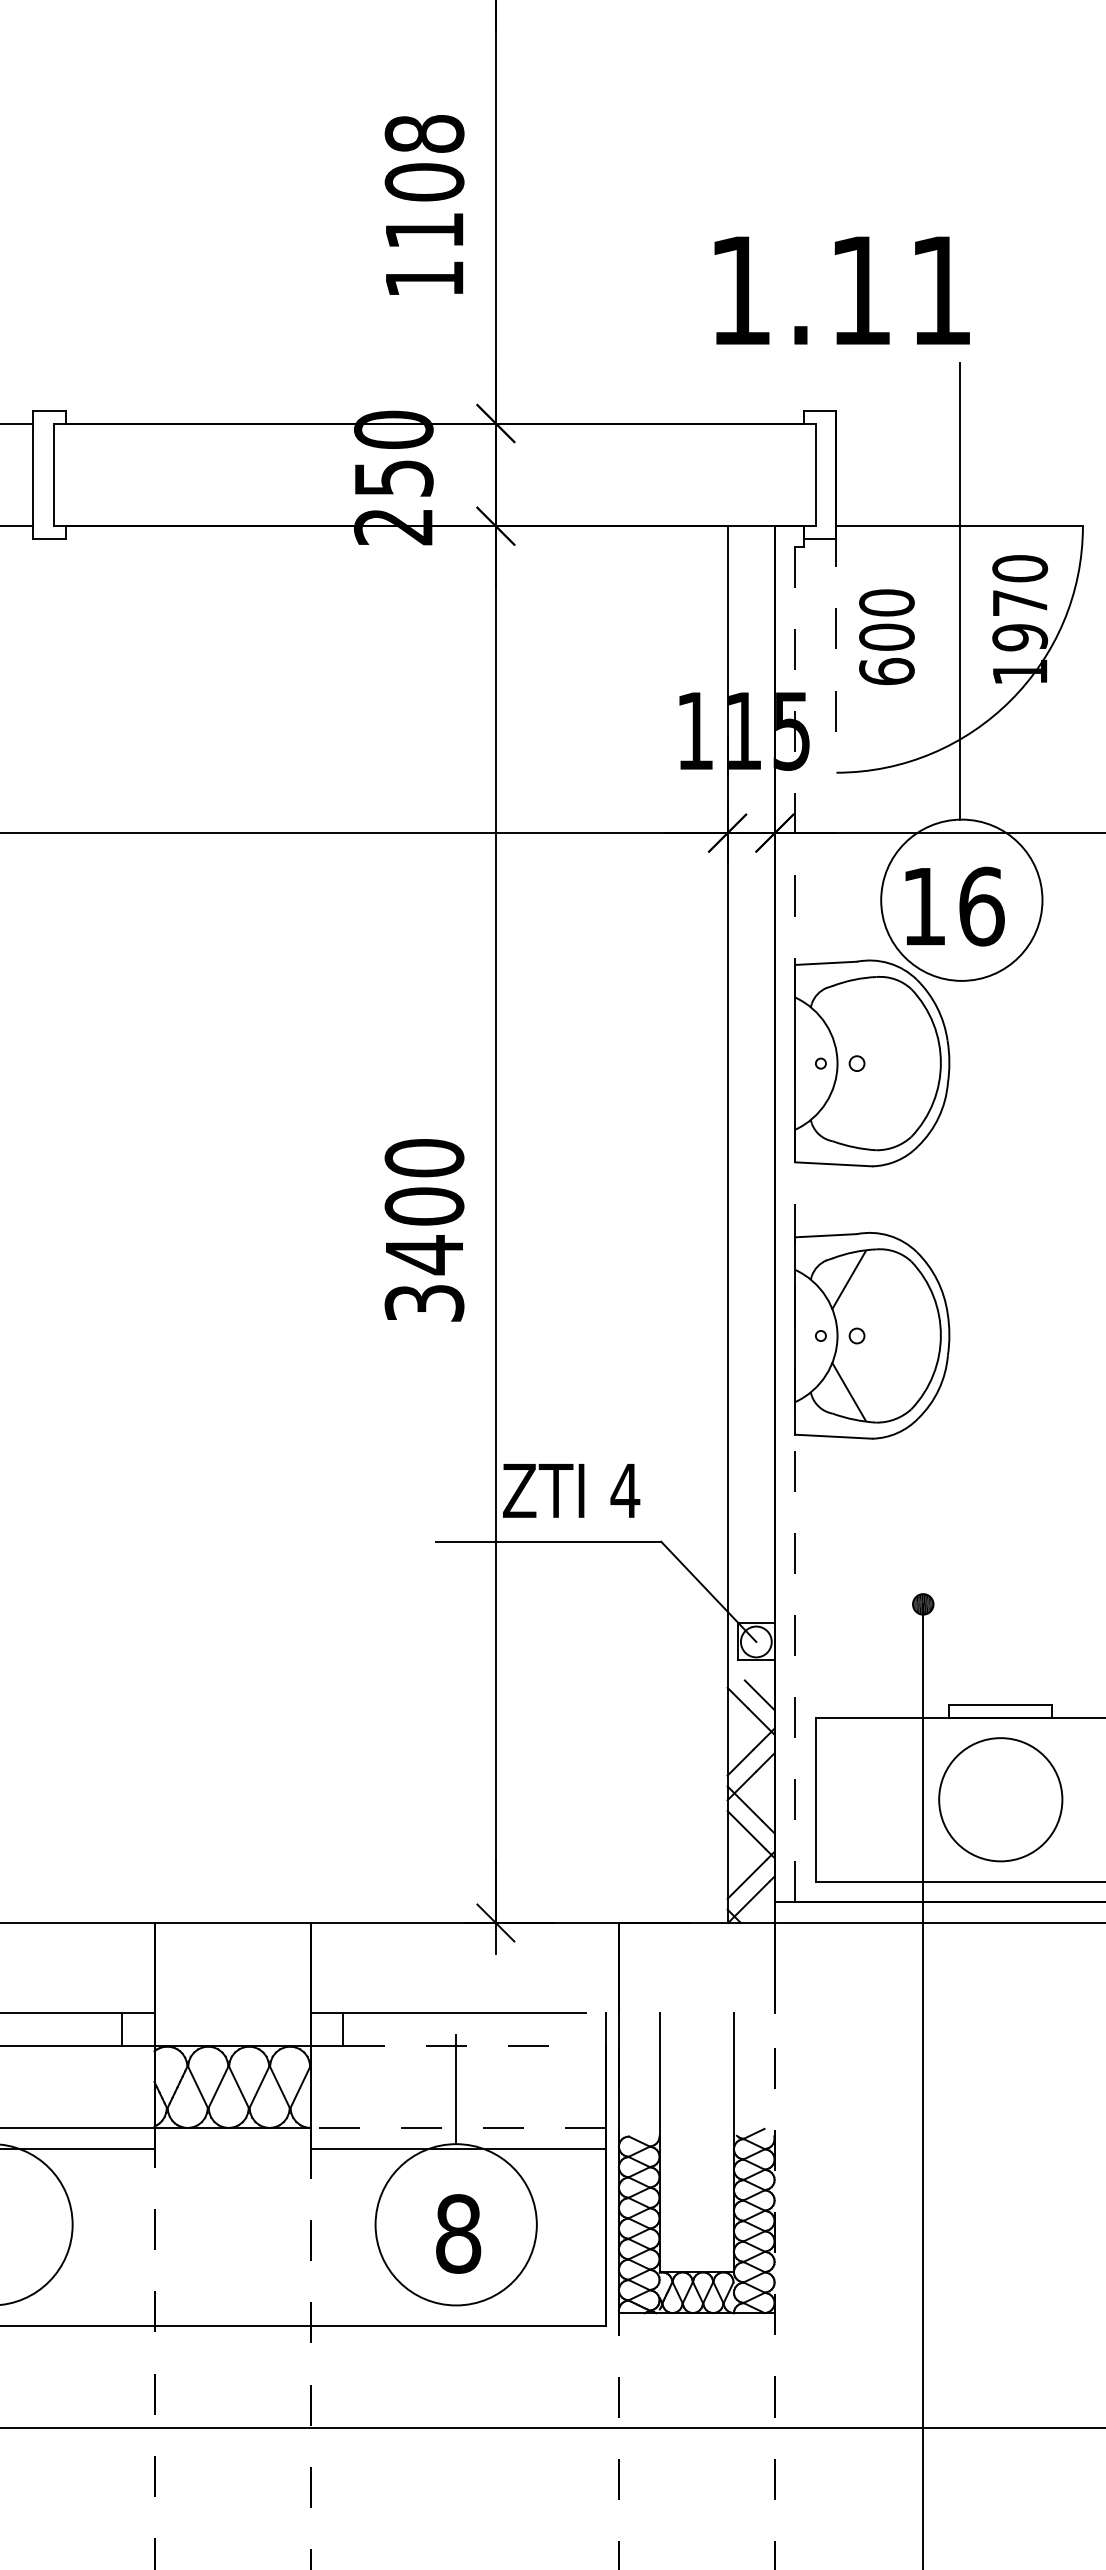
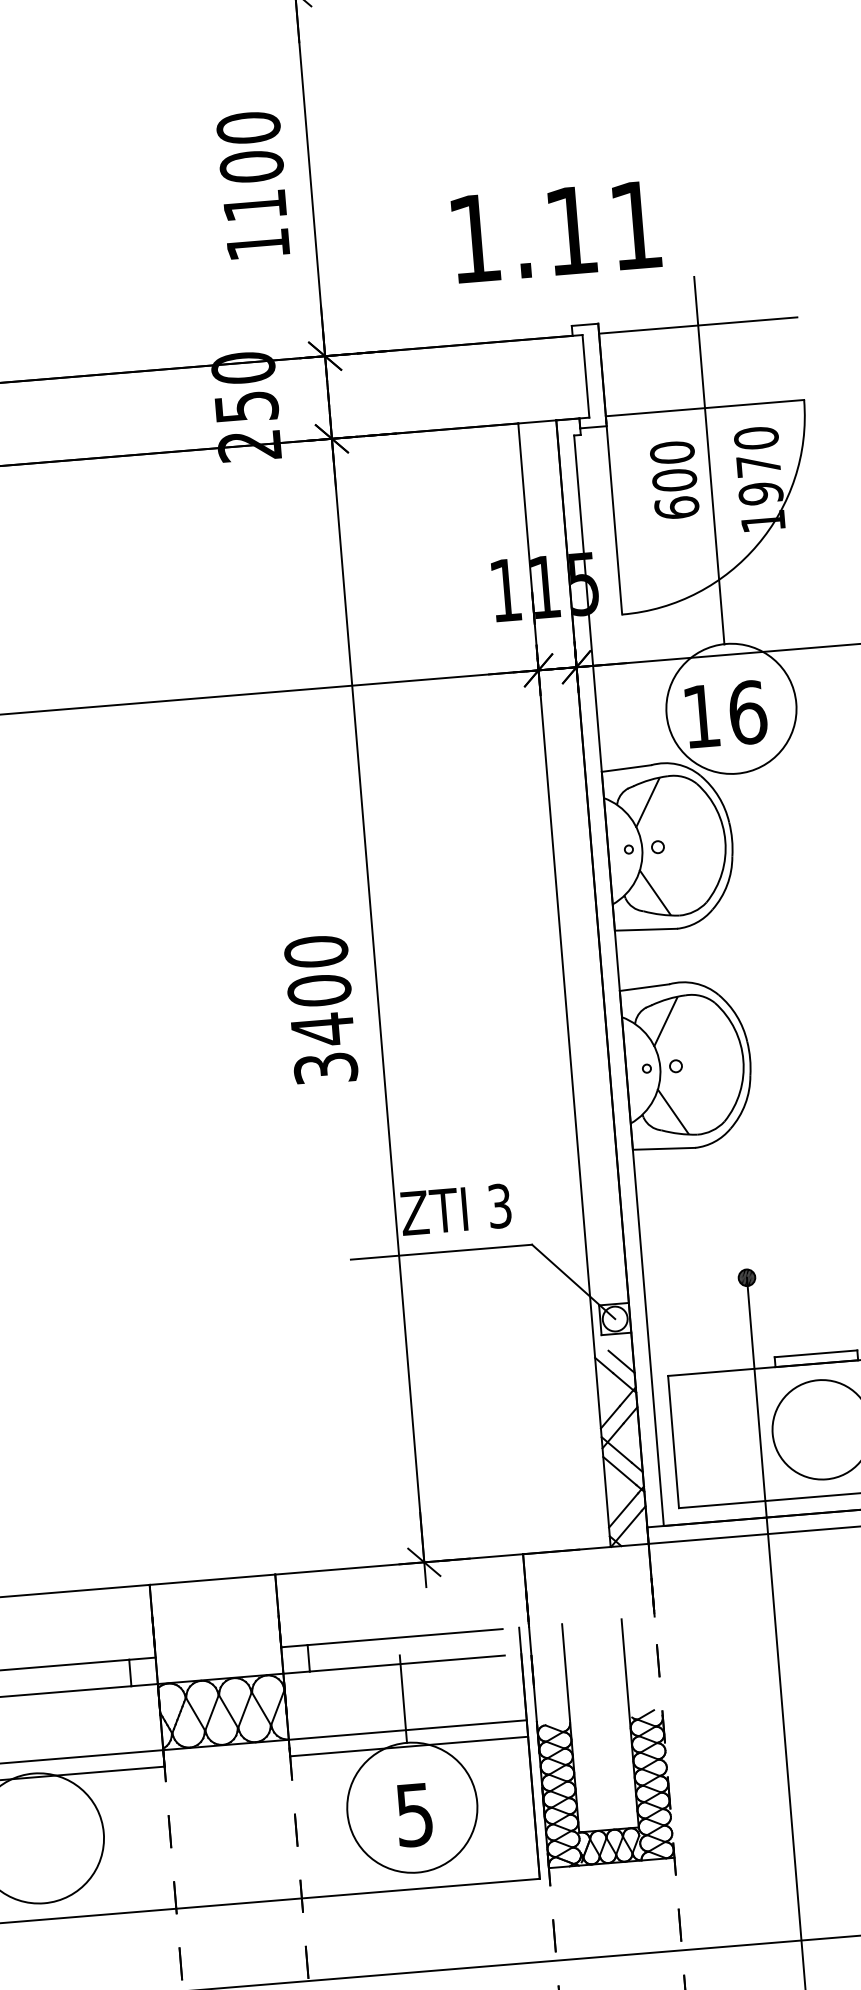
text: (424, 133) -> (248, 127), 1108 -> 1100
text: (841, 290) -> (555, 231), moved
line: (959, 423) -> (698, 325), added
text: (886, 636) -> (674, 479), moved
line: (836, 649) -> (614, 515), dashed -> solid
line: (848, 1007) -> (647, 802), added
line: (848, 1119) -> (654, 892), added
line: (795, 1224) -> (619, 980), dashed -> solid
text: (625, 1490) -> (499, 1205), 4 -> 3
line: (465, 2046) -> (408, 1663), dashed -> solid
line: (458, 2128) -> (407, 1730), dashed -> solid
text: (458, 2233) -> (414, 1814), 8 -> 5

